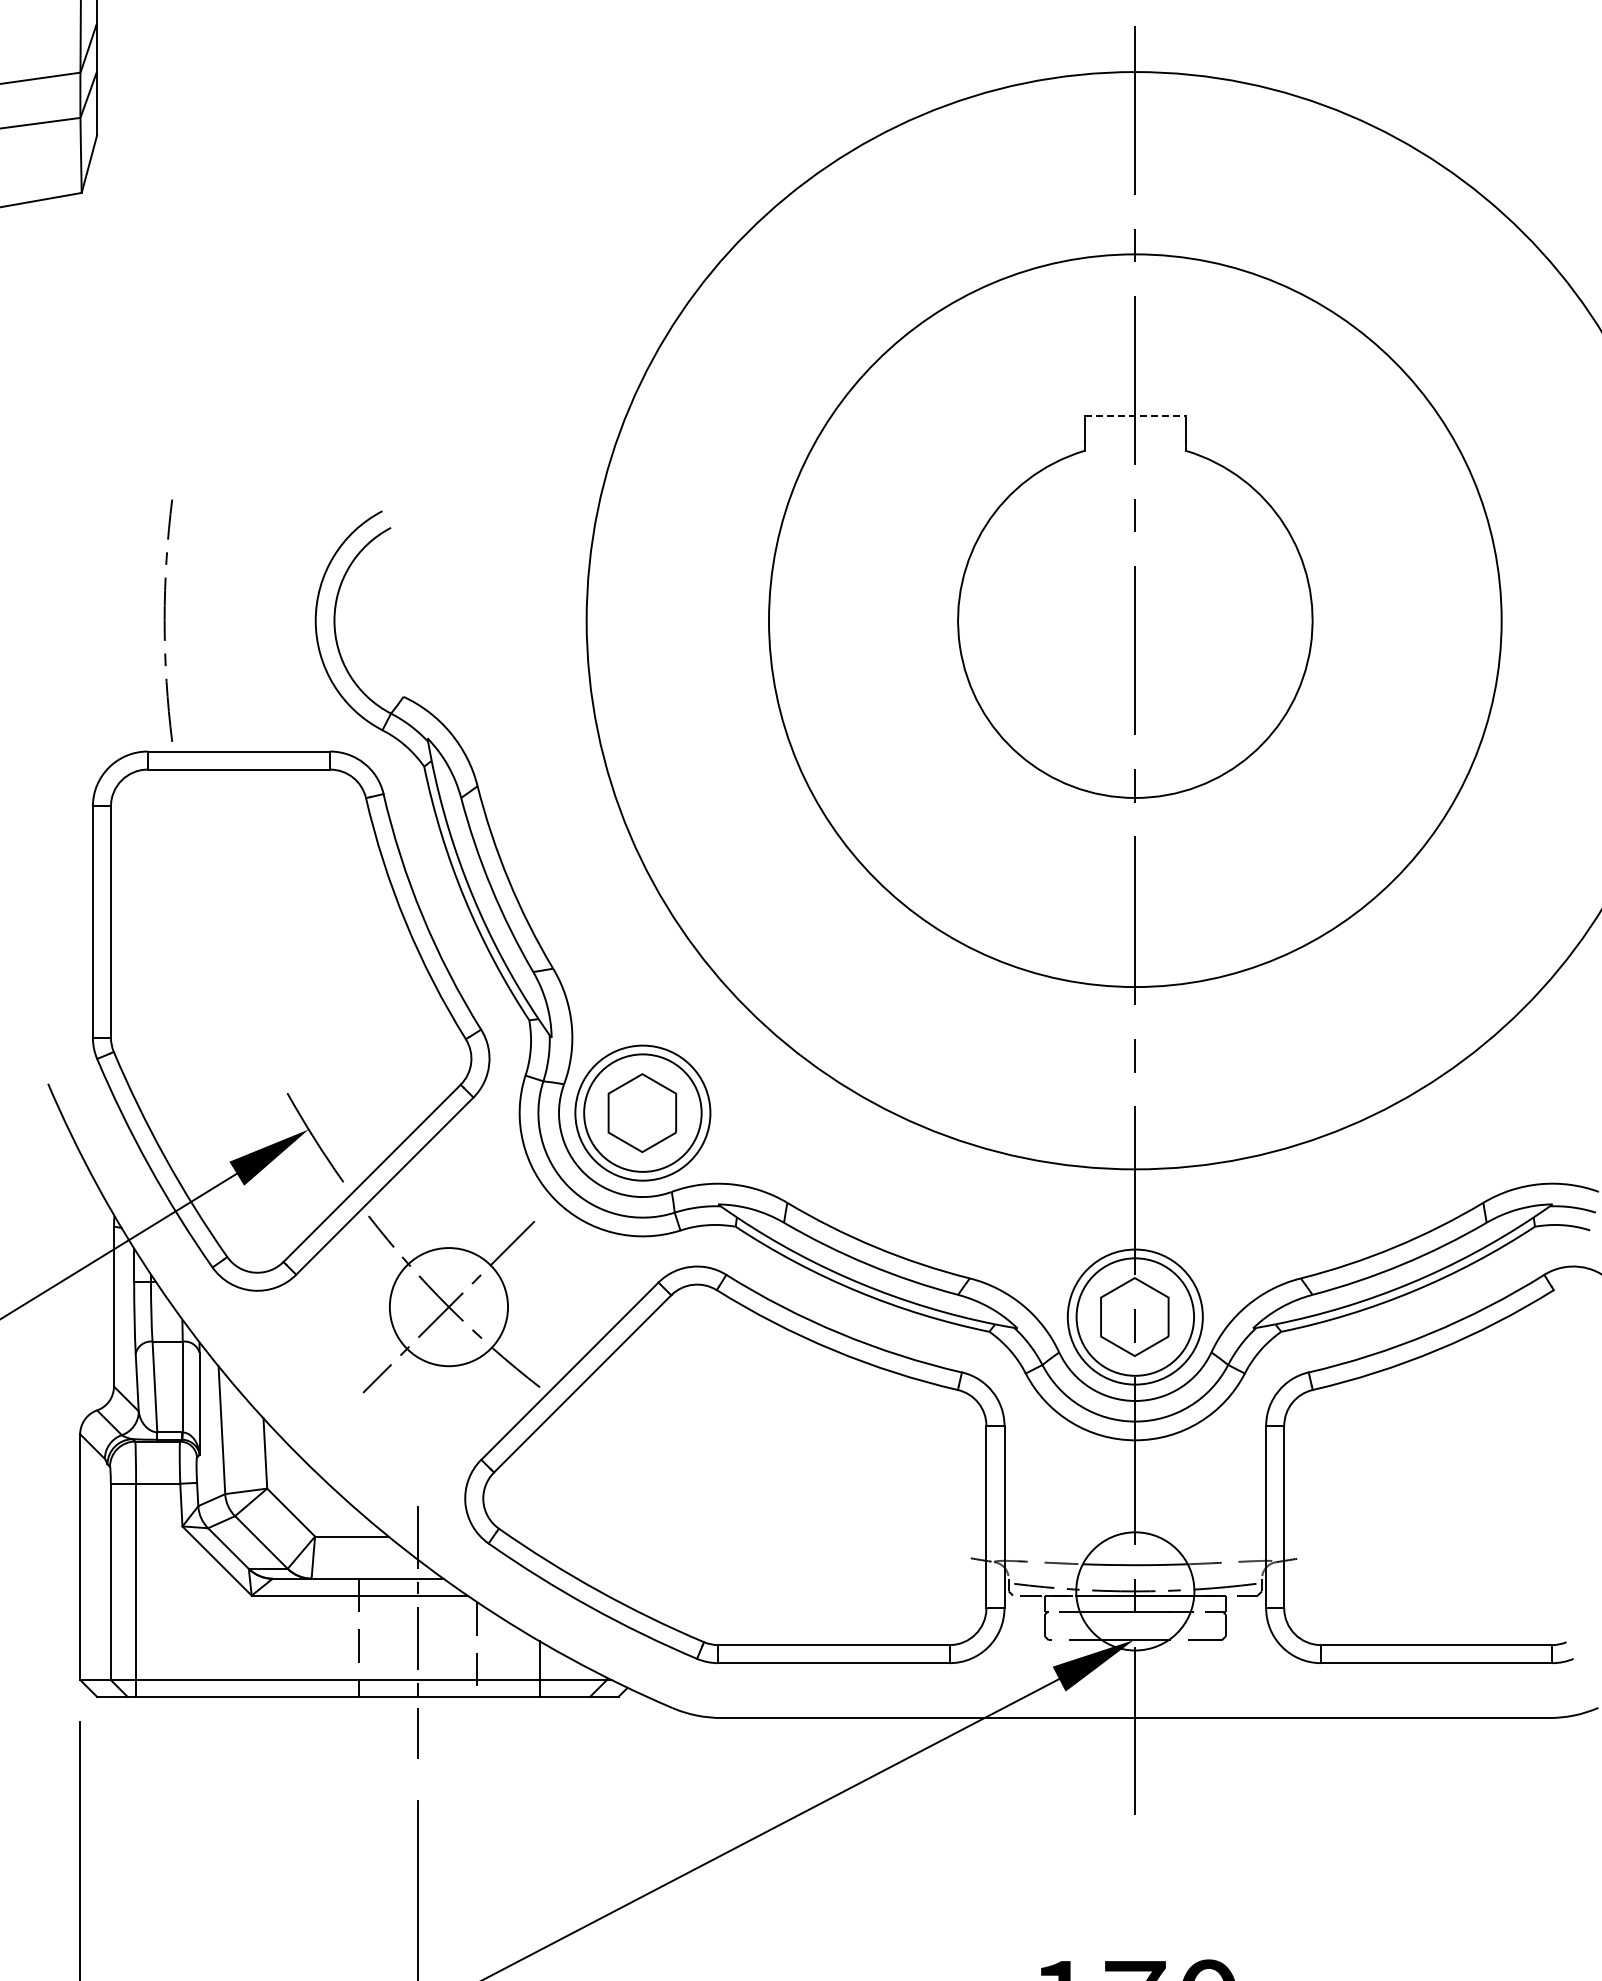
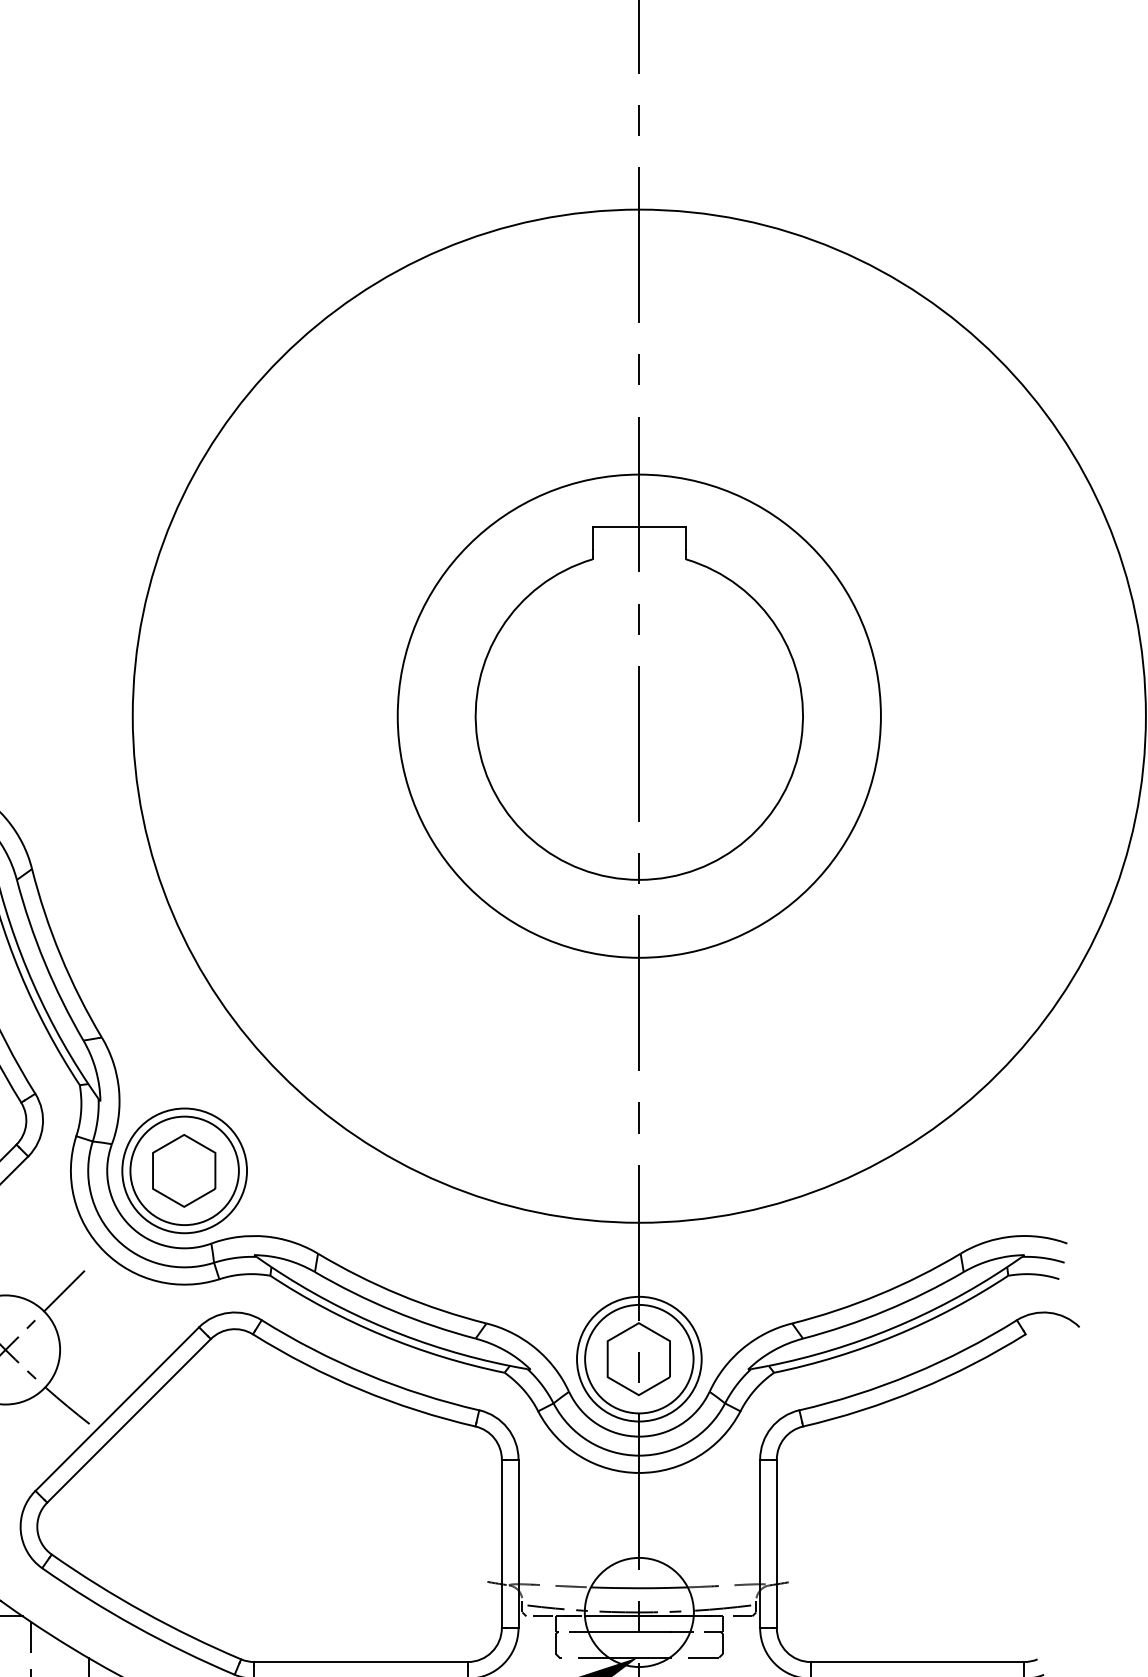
line: (1135, 415) -> (639, 526), dashed -> solid
circle: (1135, 620) -> (639, 716), size x0.71

